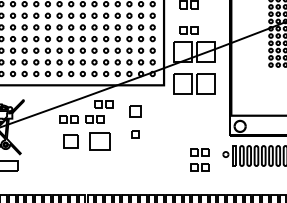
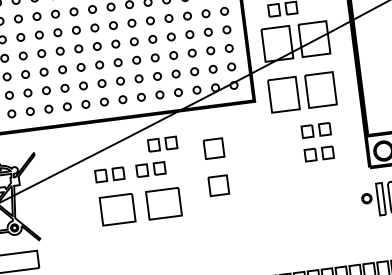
part: (135, 134) -> (218, 185), size x1.67
part: (70, 141) -> (116, 209), size x1.43
part: (199, 159) -> (316, 141), moved

